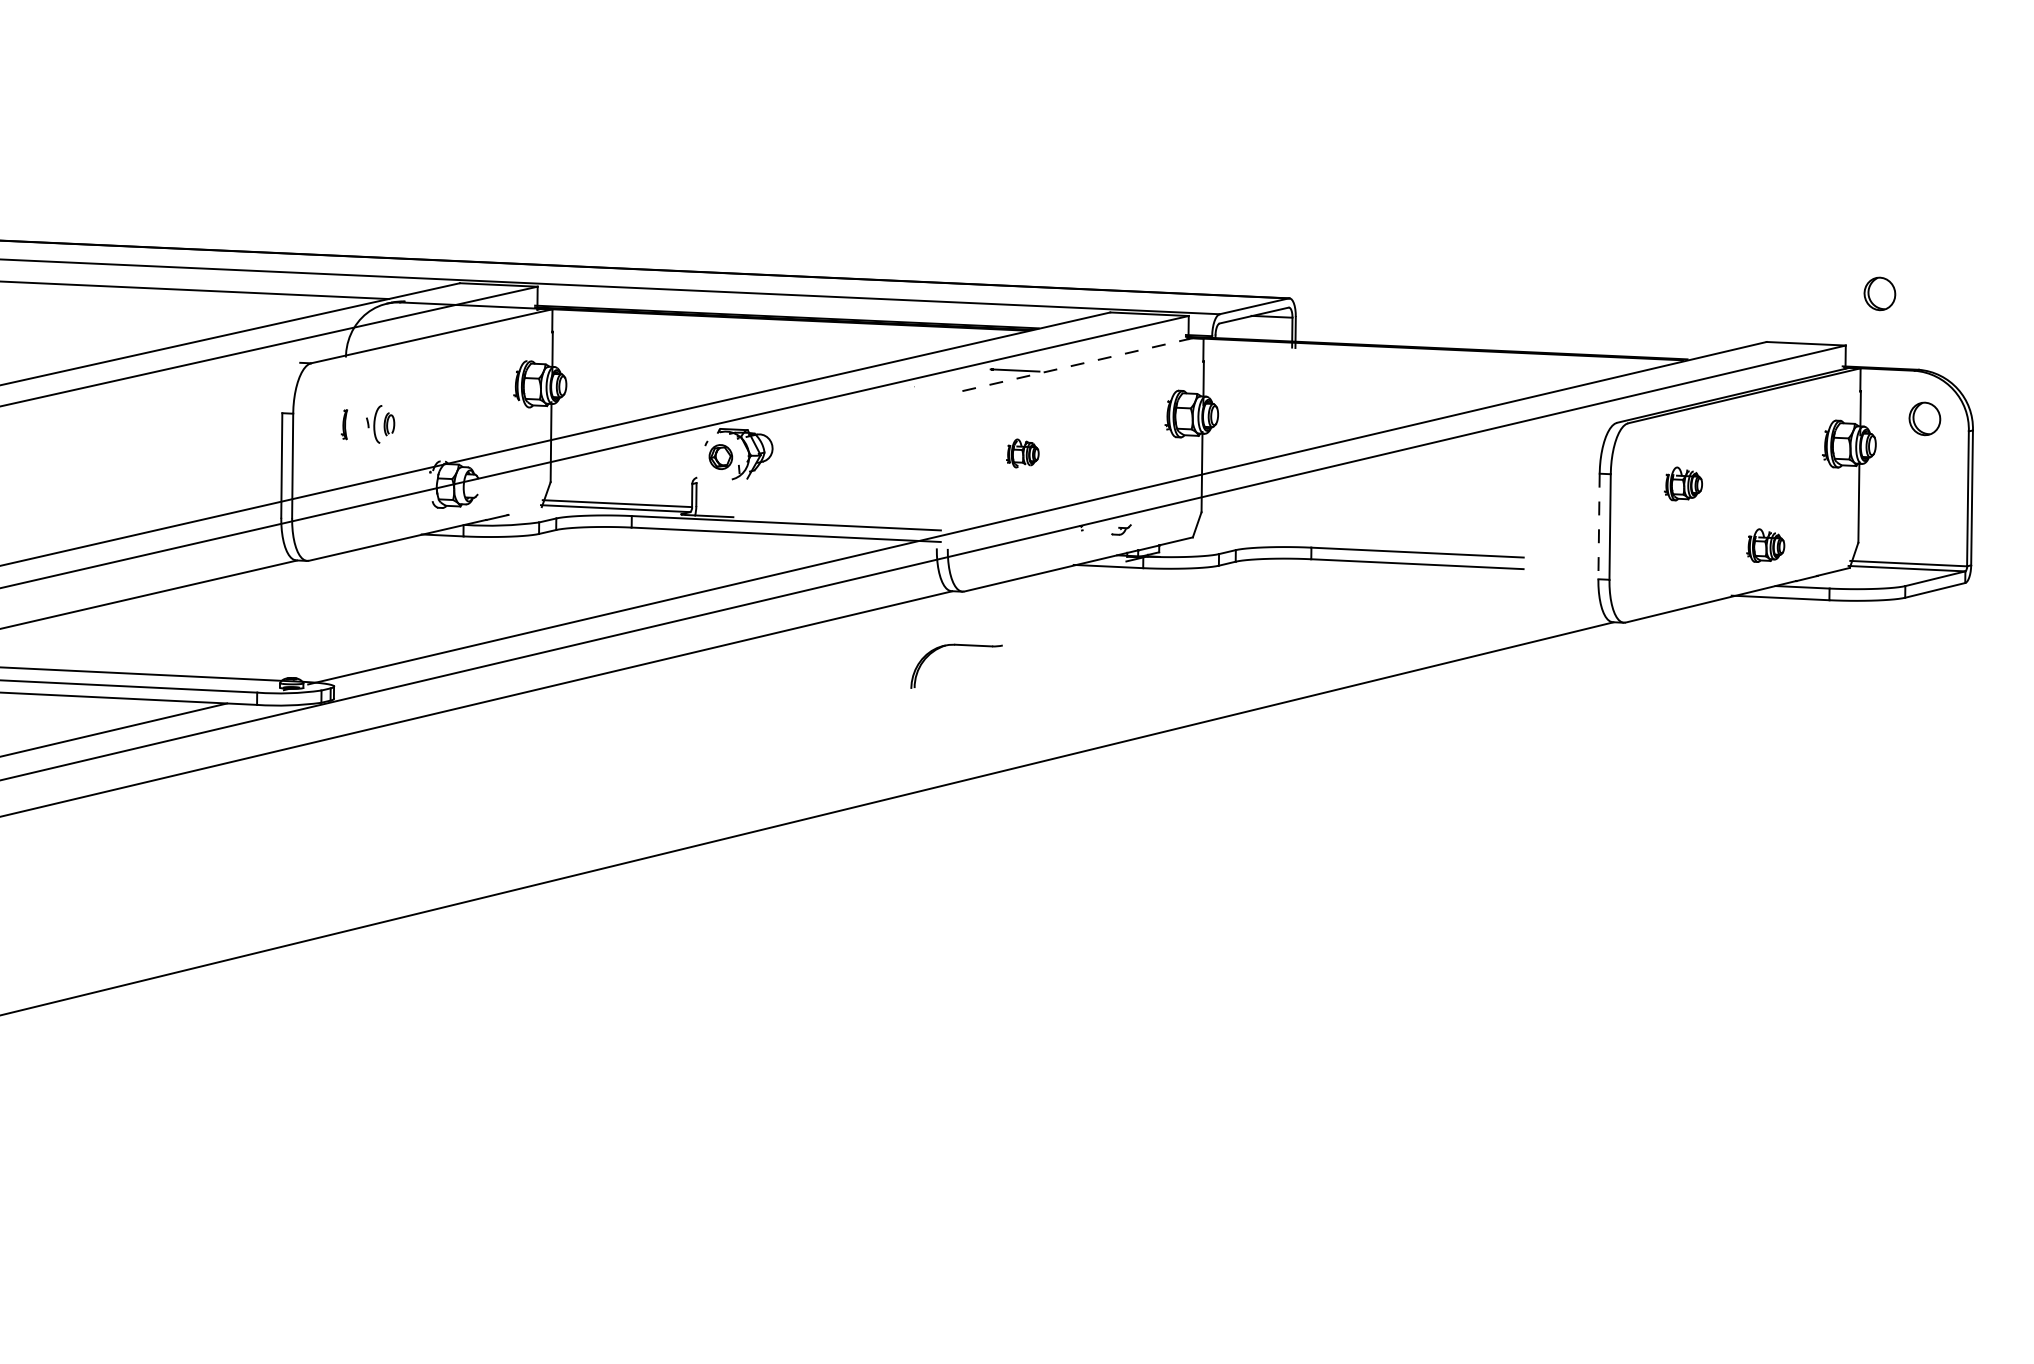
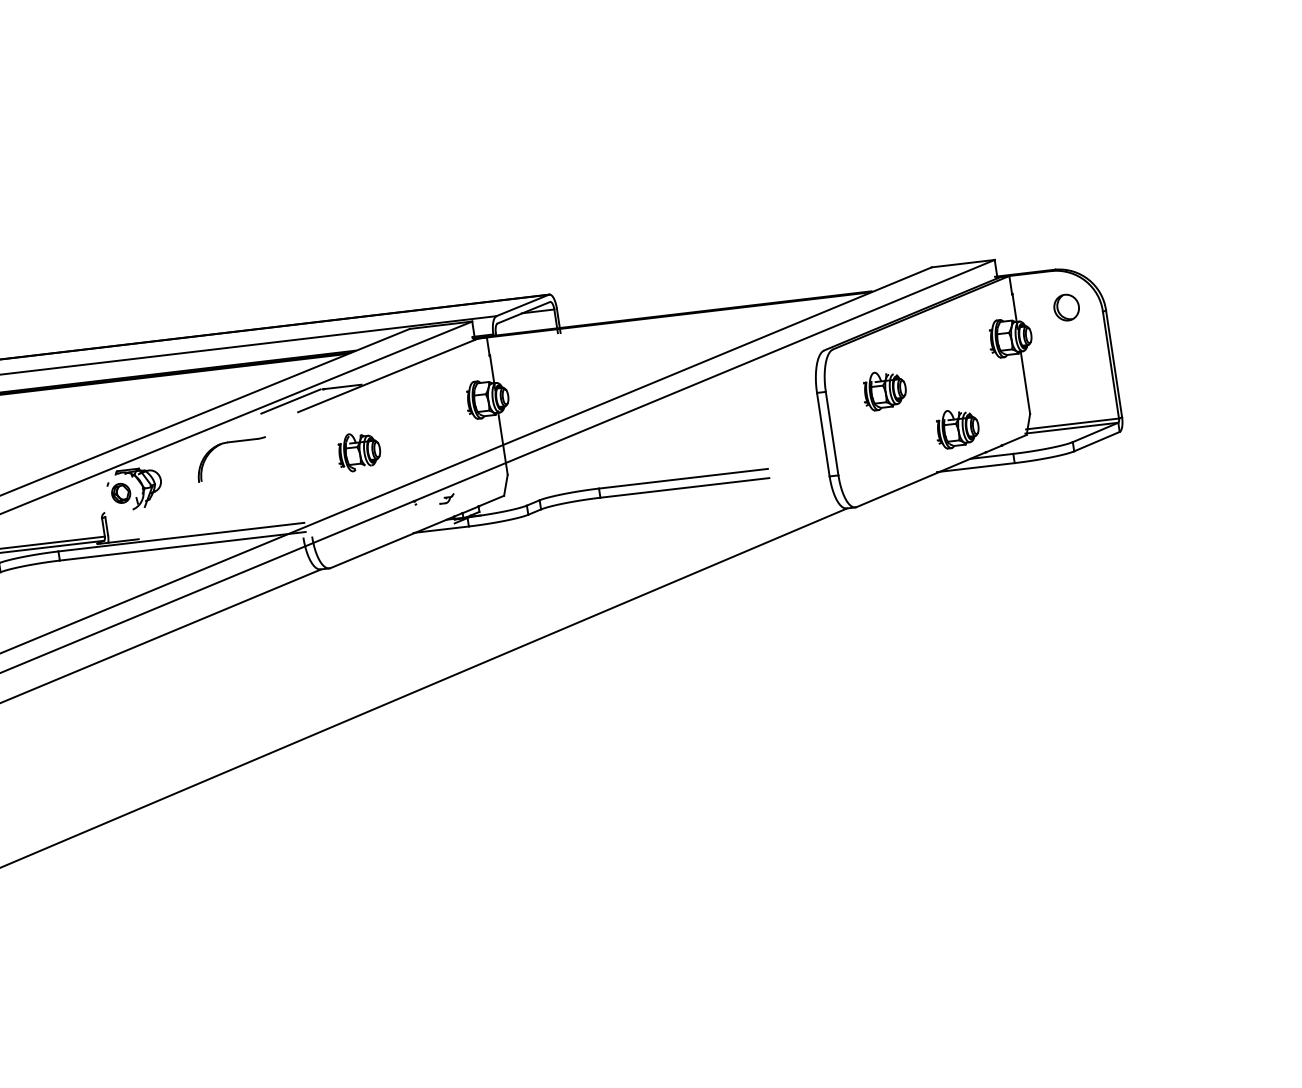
part: (1879, 293) -> (1014, 214), removed
line: (1074, 365) -> (388, 375), dashed -> solid
line: (948, 377) -> (290, 401), added
part: (1022, 453) -> (358, 451), size x1.67
part: (1683, 483) -> (884, 389), size x1.43
line: (1599, 526) -> (823, 434), dashed -> solid
part: (1765, 545) -> (957, 428), size x1.43
part: (956, 645) -> (229, 442), moved

